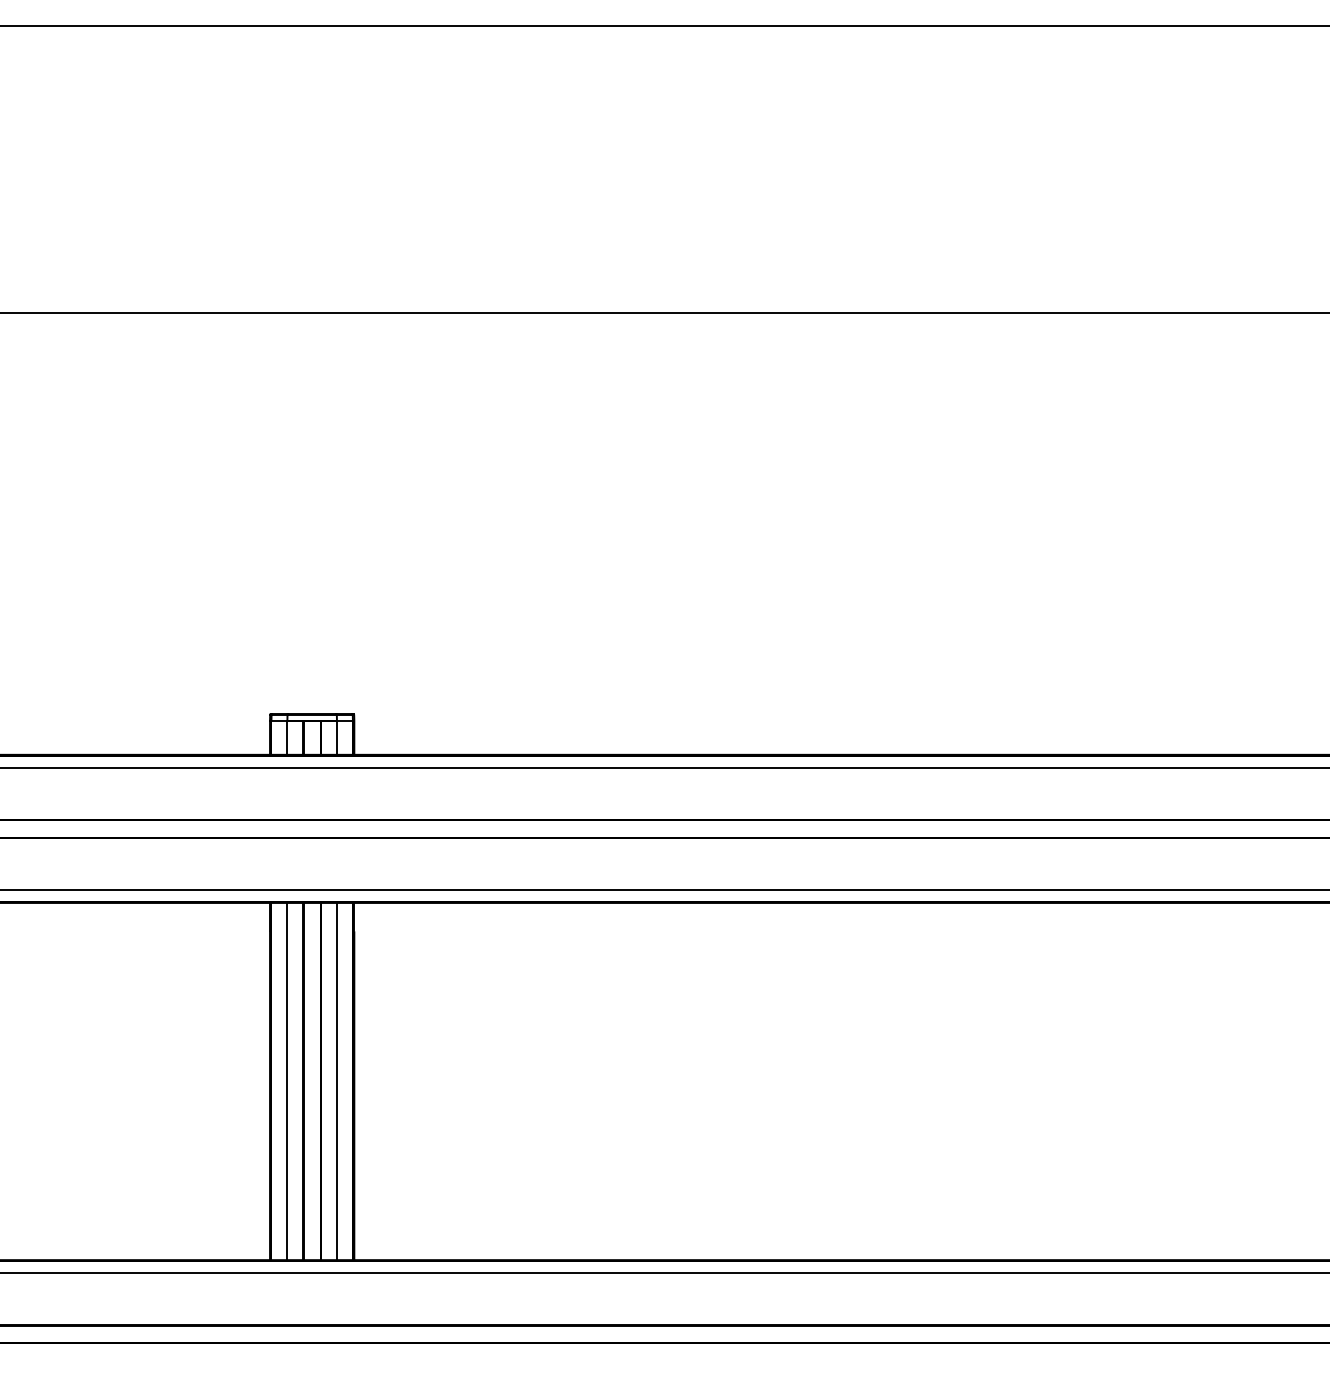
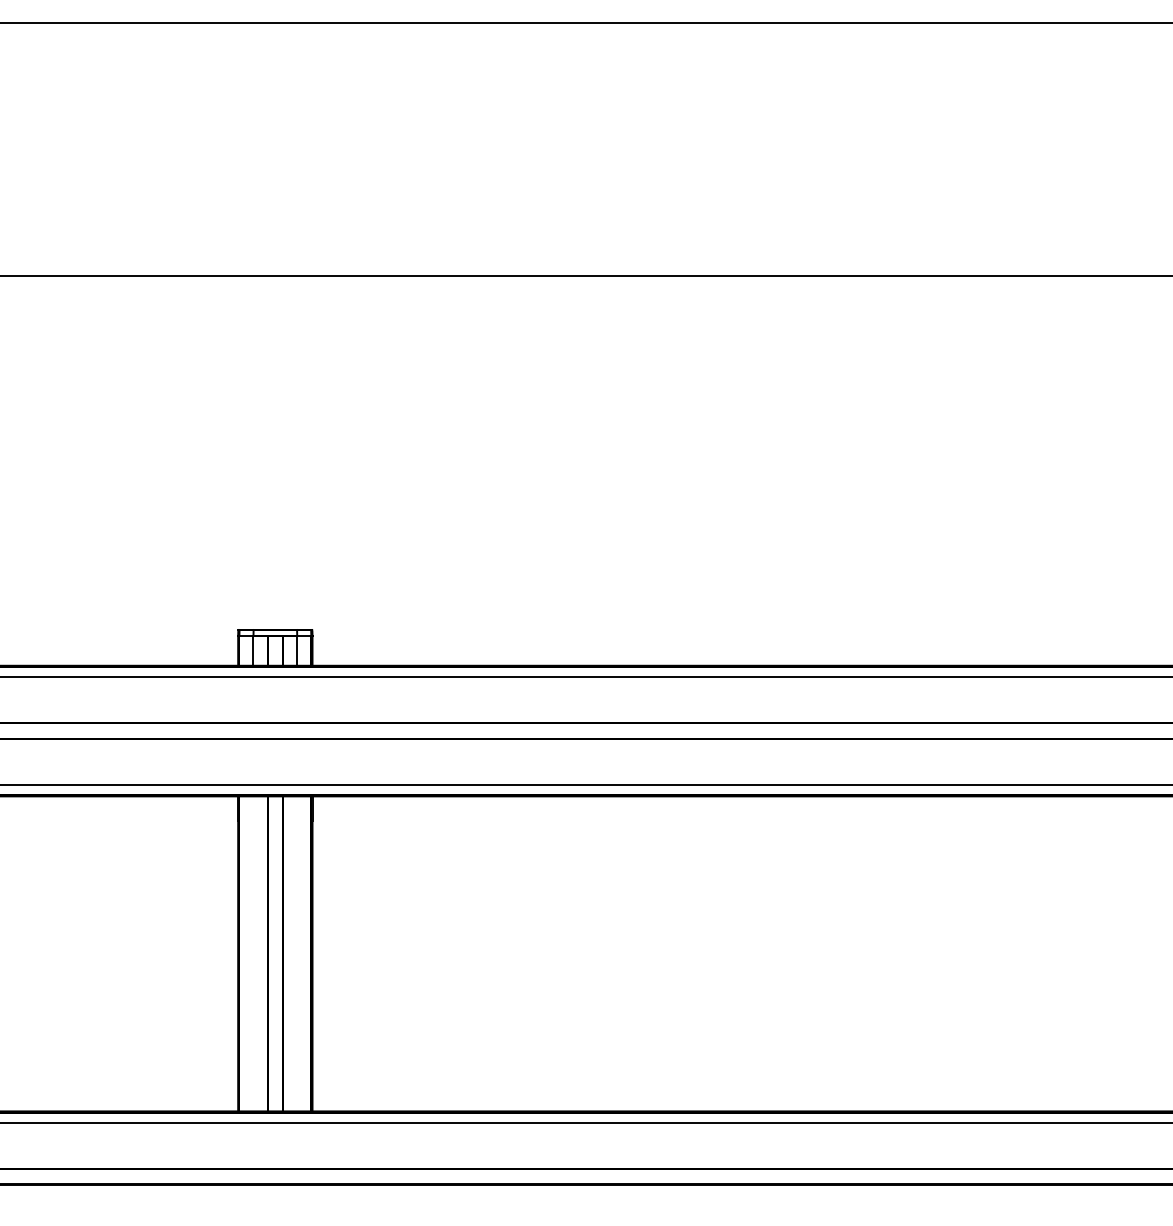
line: (287, 1081) -> (253, 953), removed
line: (336, 1081) -> (296, 953), removed

